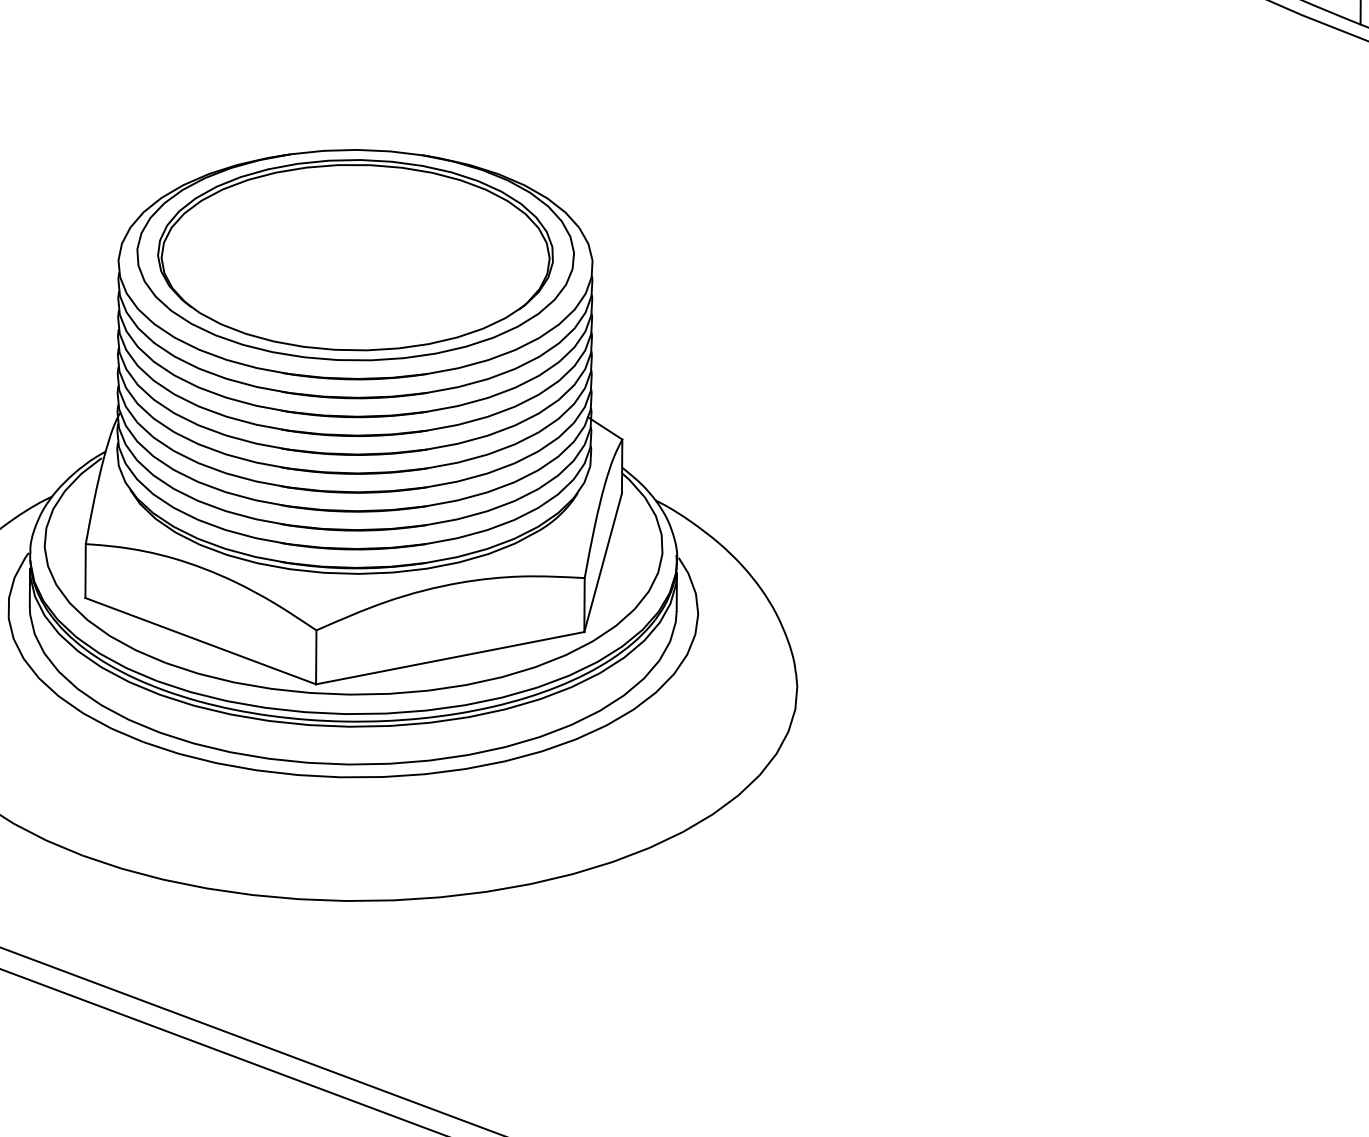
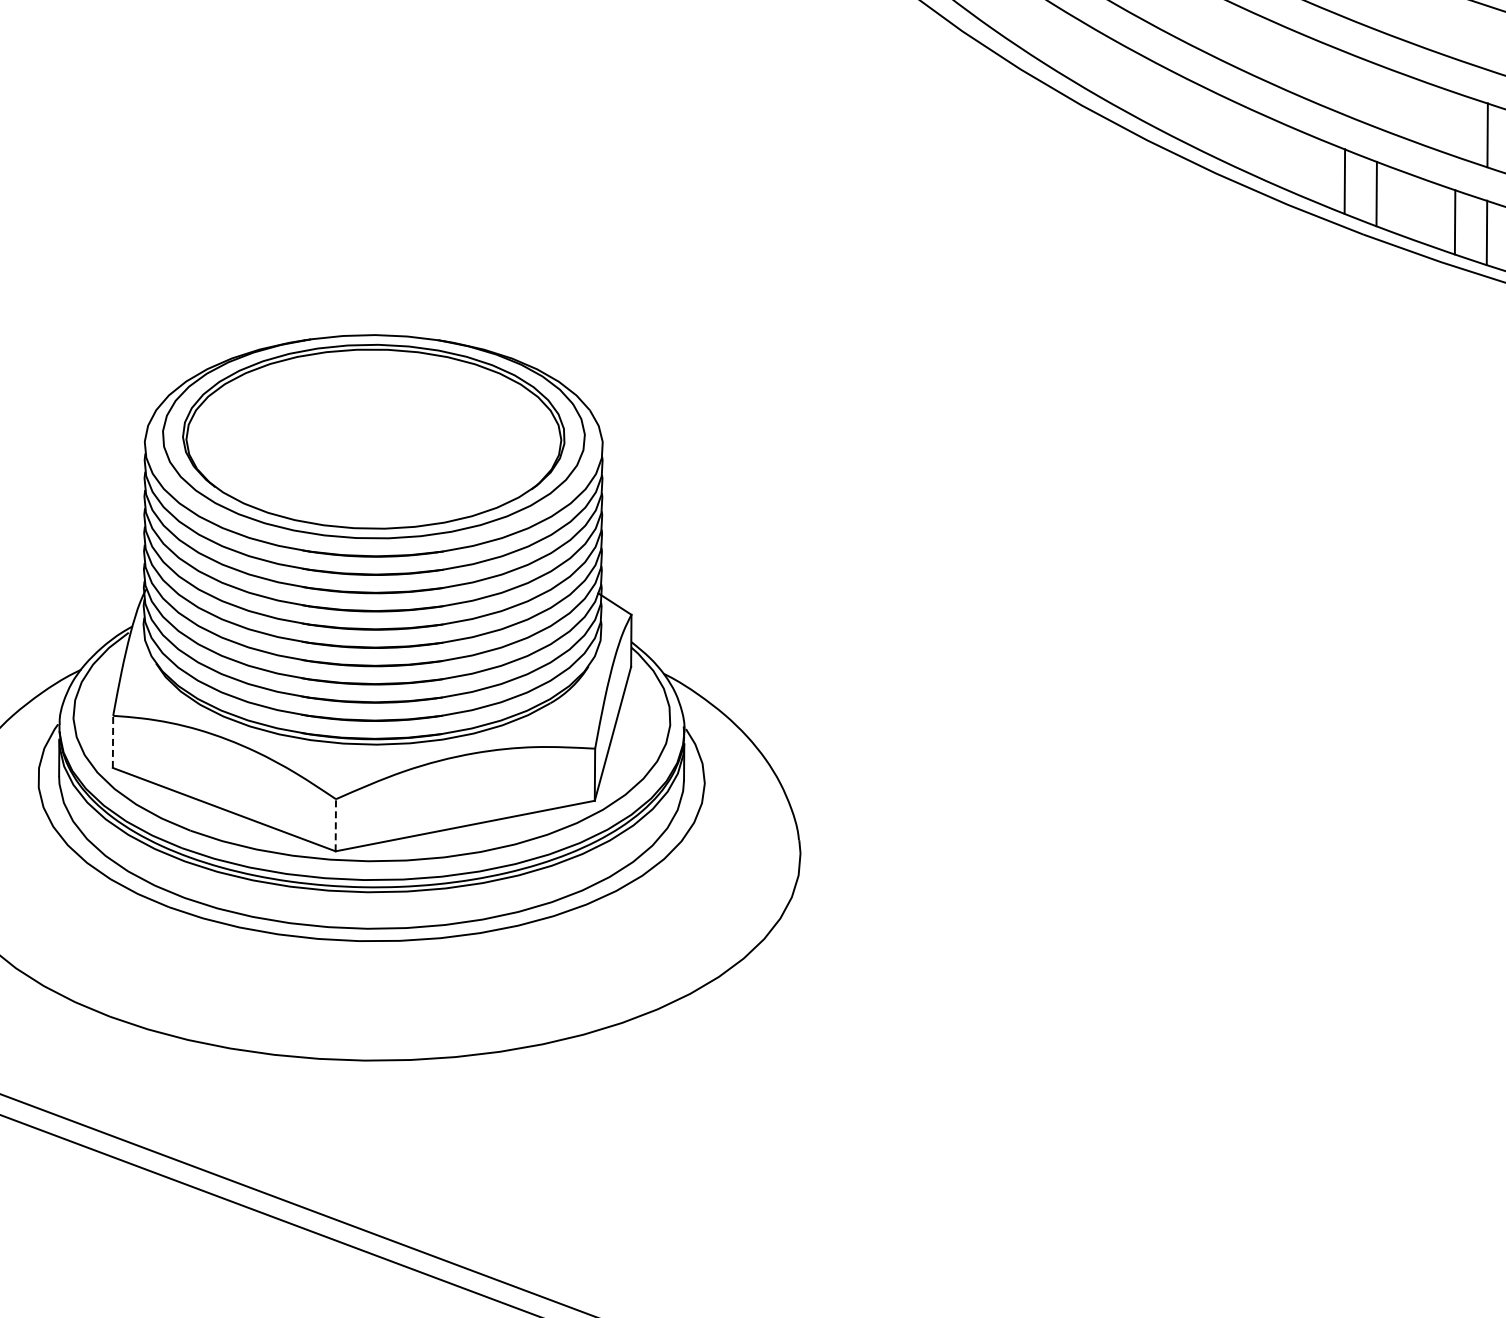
line: (86, 570) -> (113, 741), solid -> dashed
line: (315, 656) -> (335, 824), solid -> dashed

